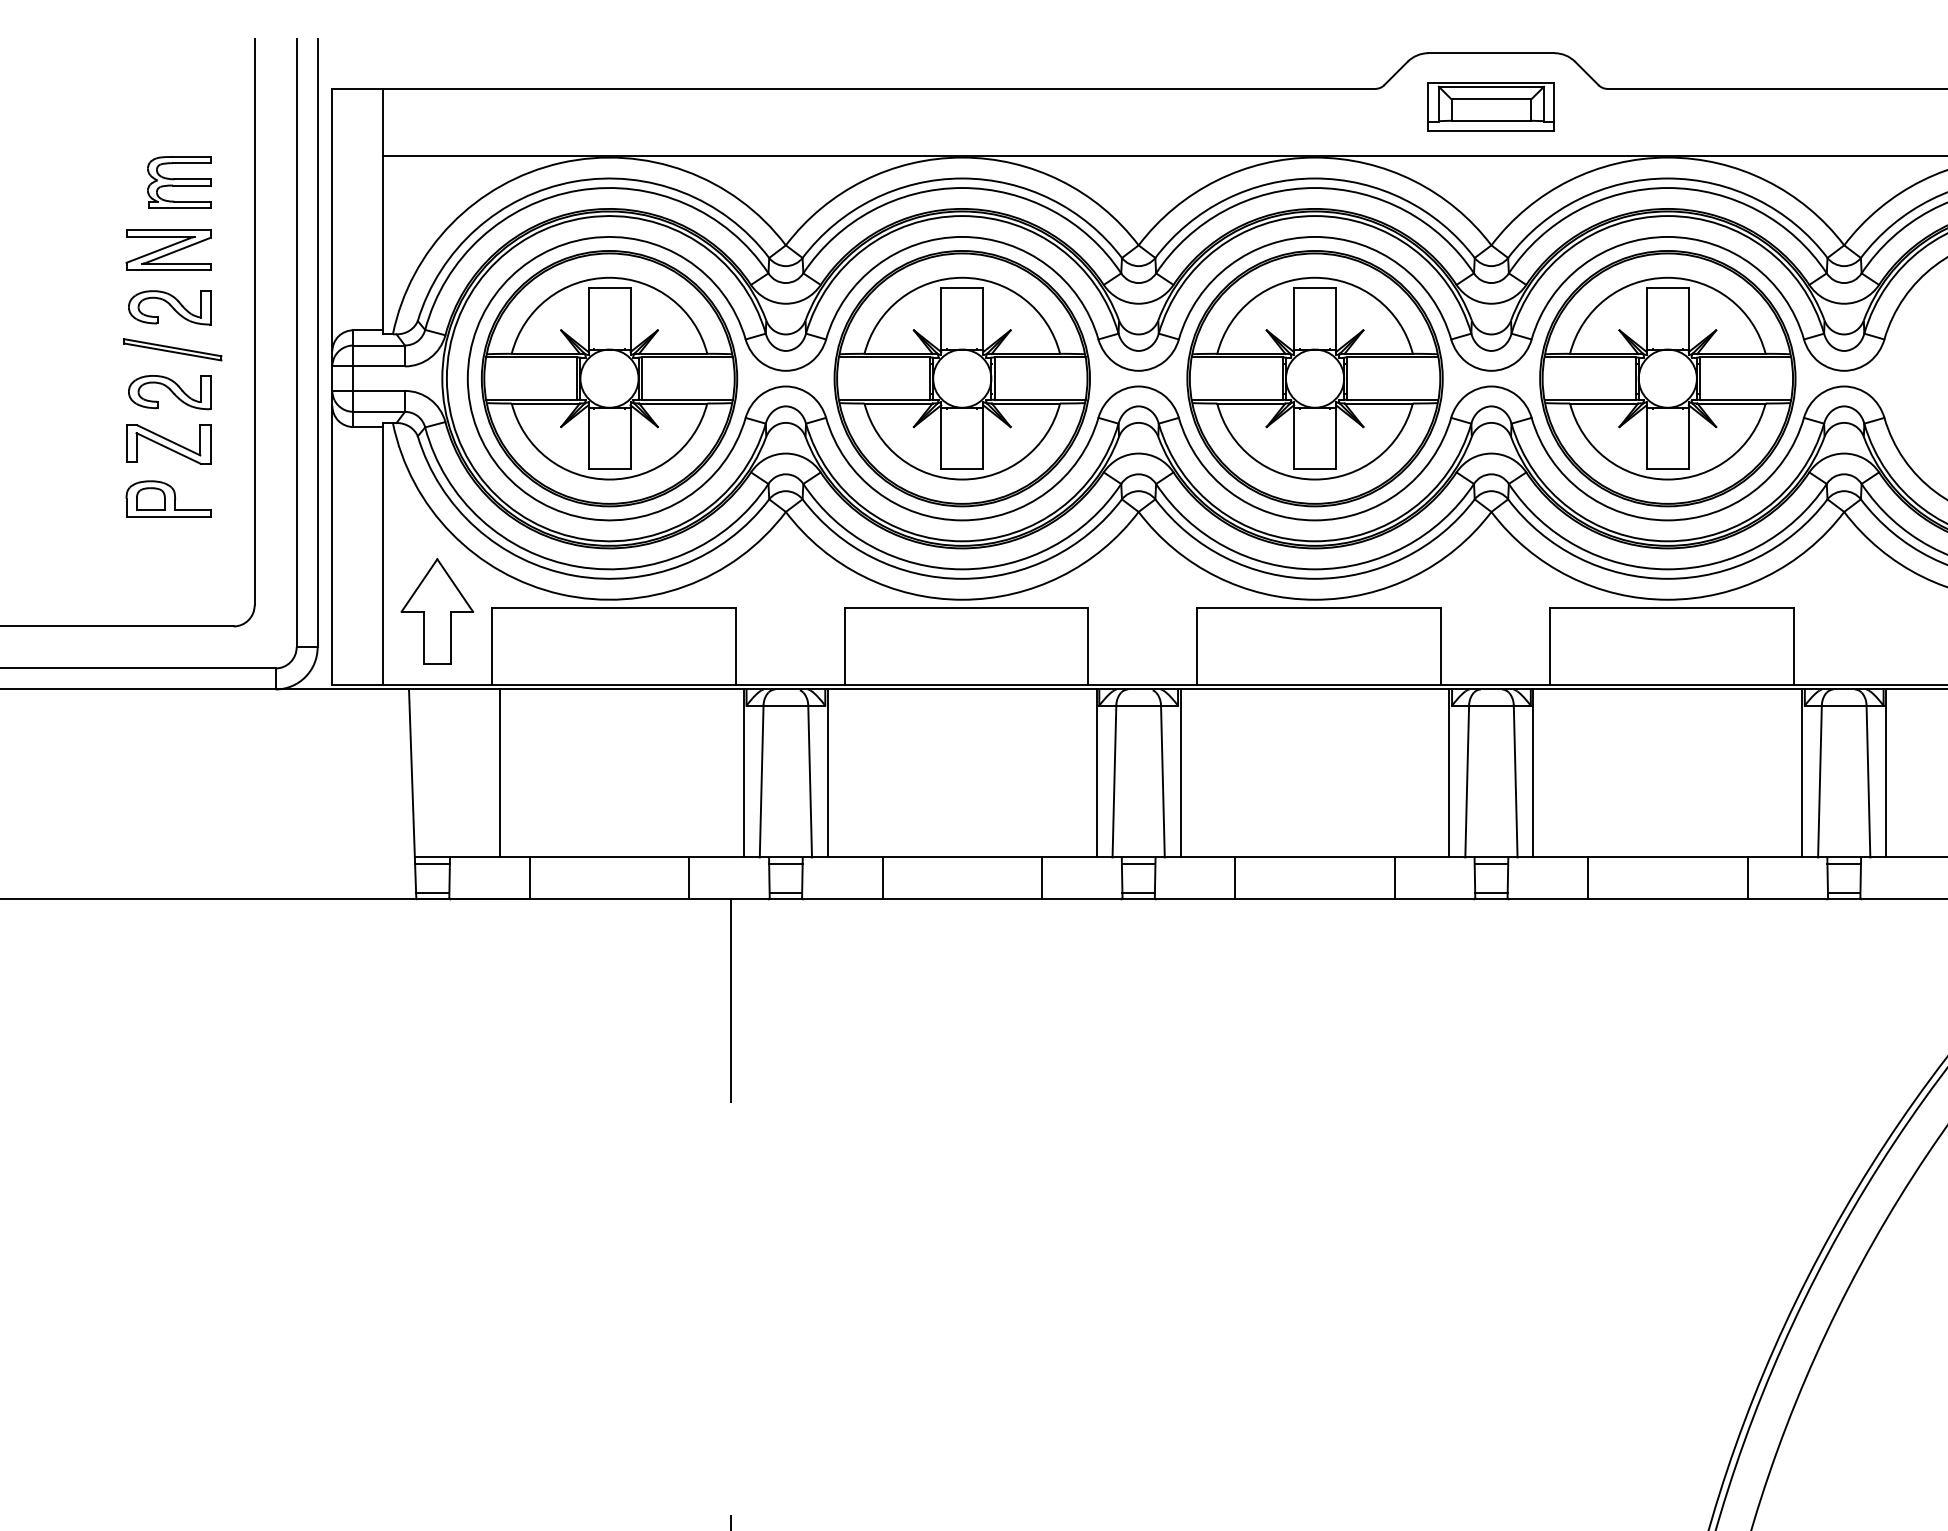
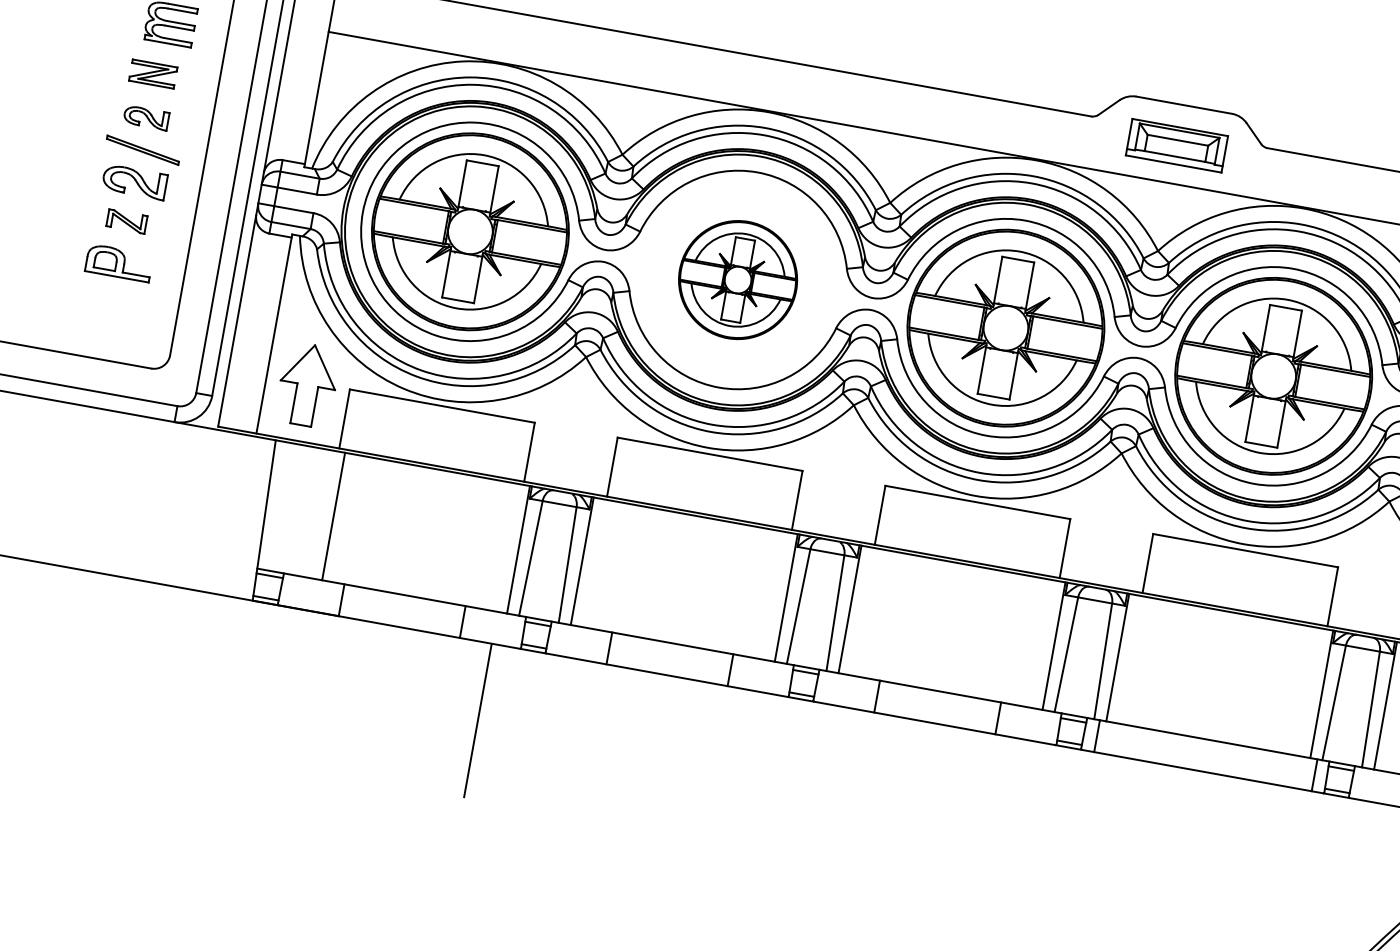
part: (168, 249) -> (153, 73), size x0.7
part: (169, 307) -> (146, 117), size x0.7
part: (961, 378) -> (737, 279), size x0.6
part: (168, 444) -> (126, 221), size x0.6
line: (1588, 878) -> (1097, 736), moved
line: (1747, 878) -> (1314, 775), moved

